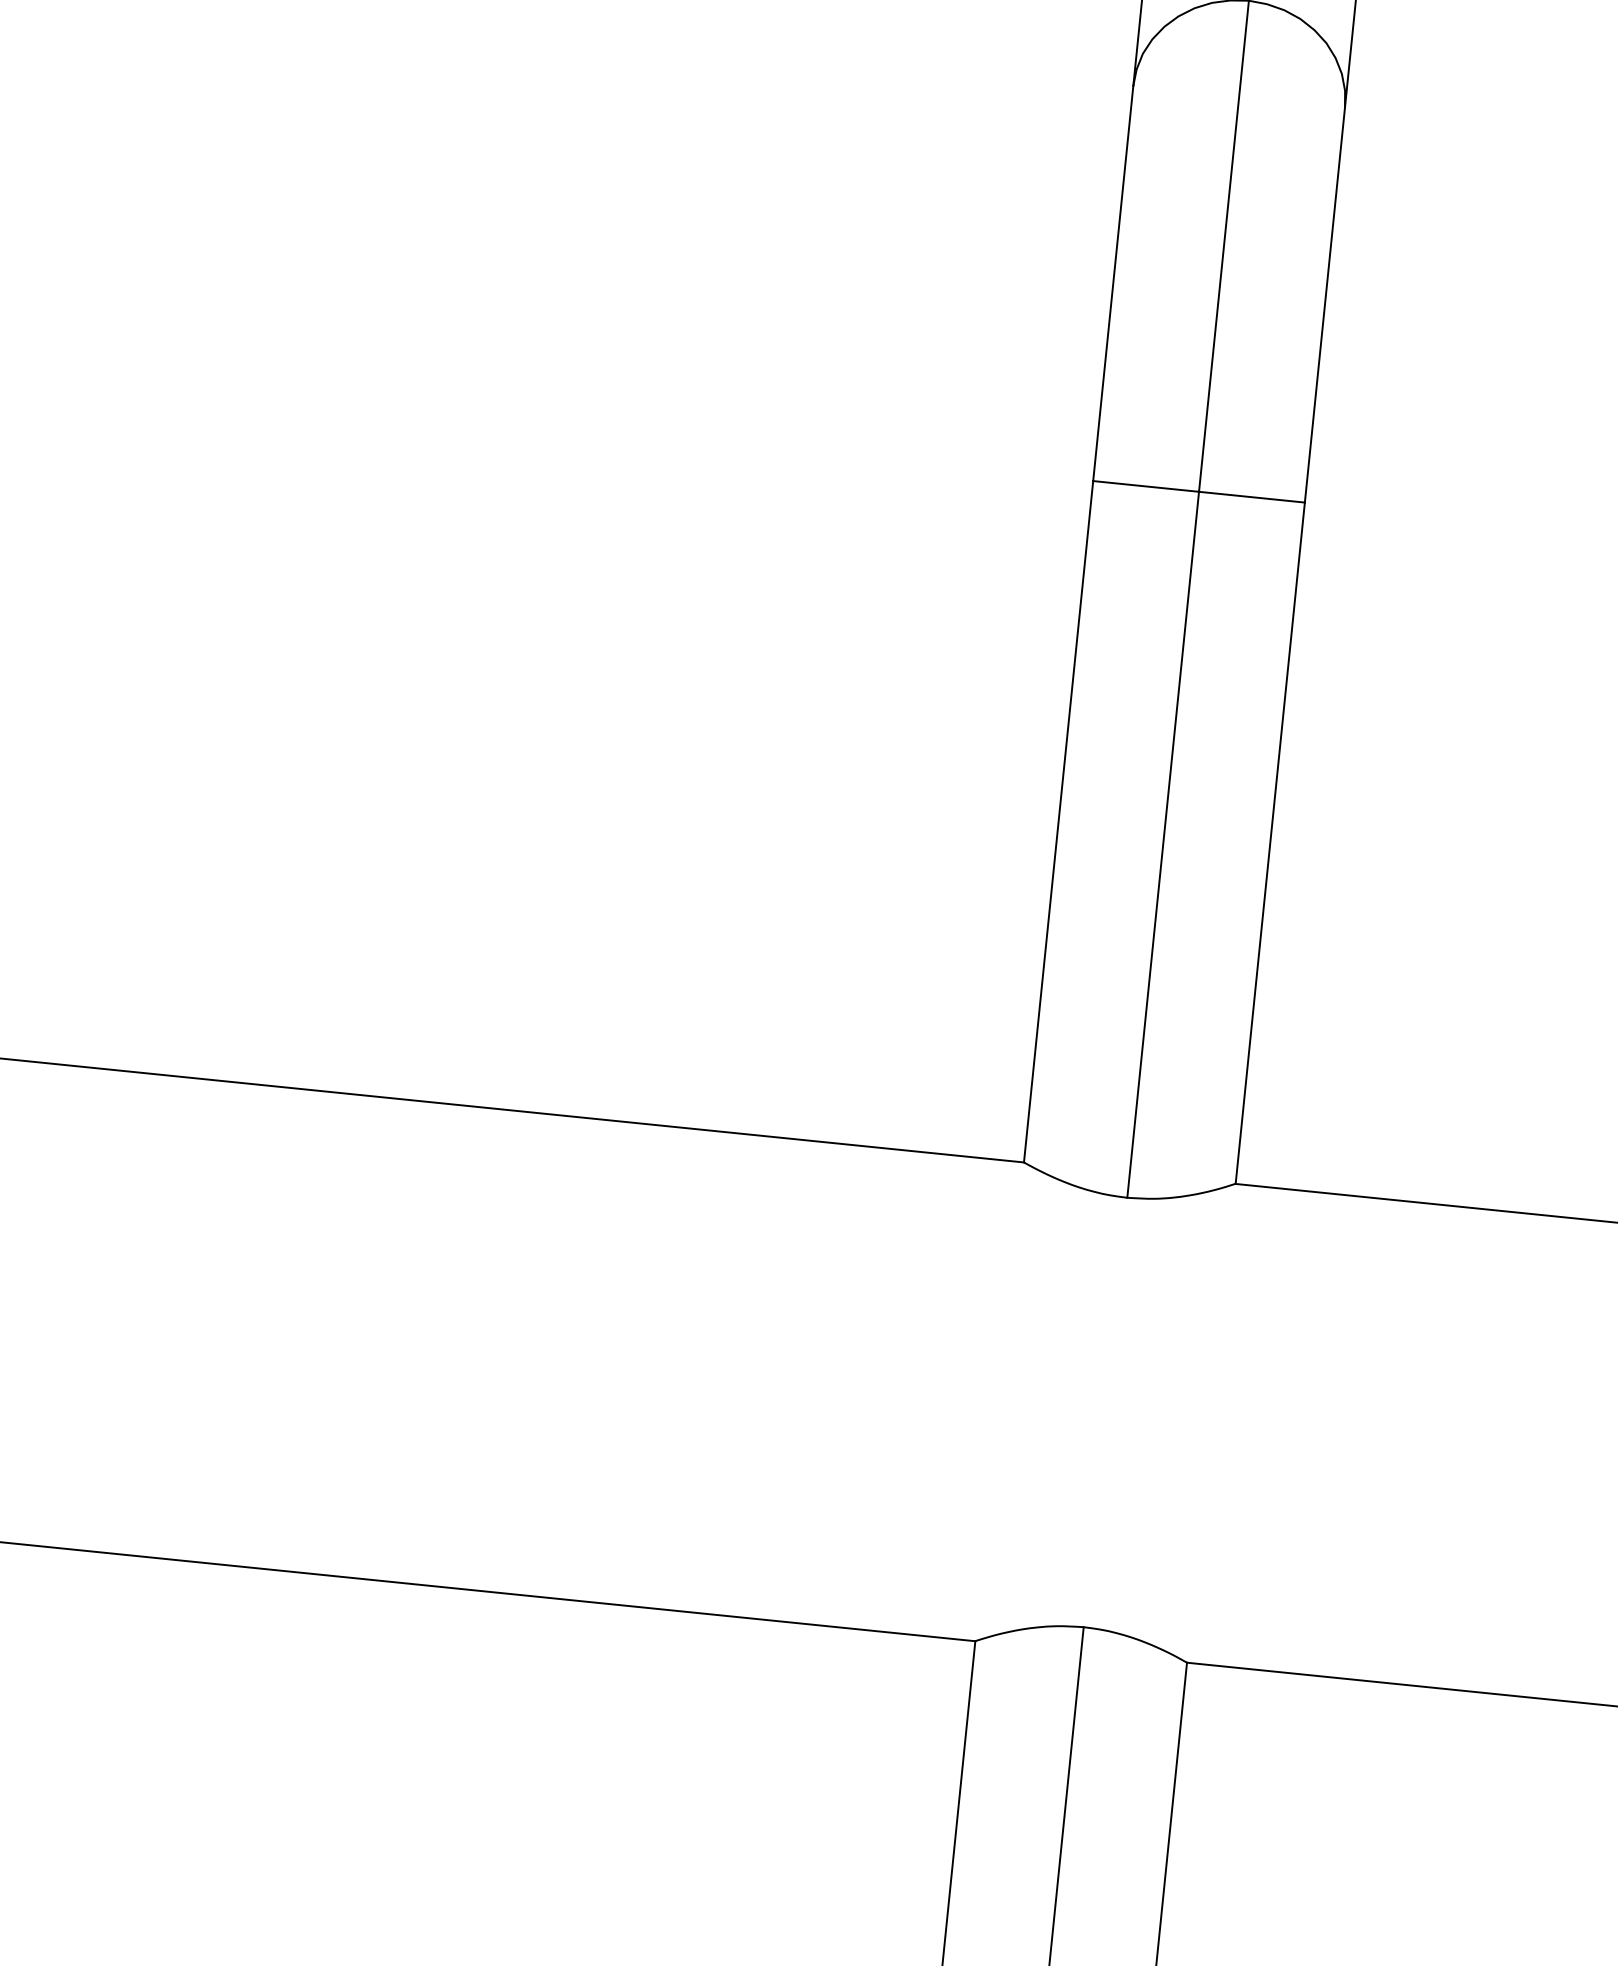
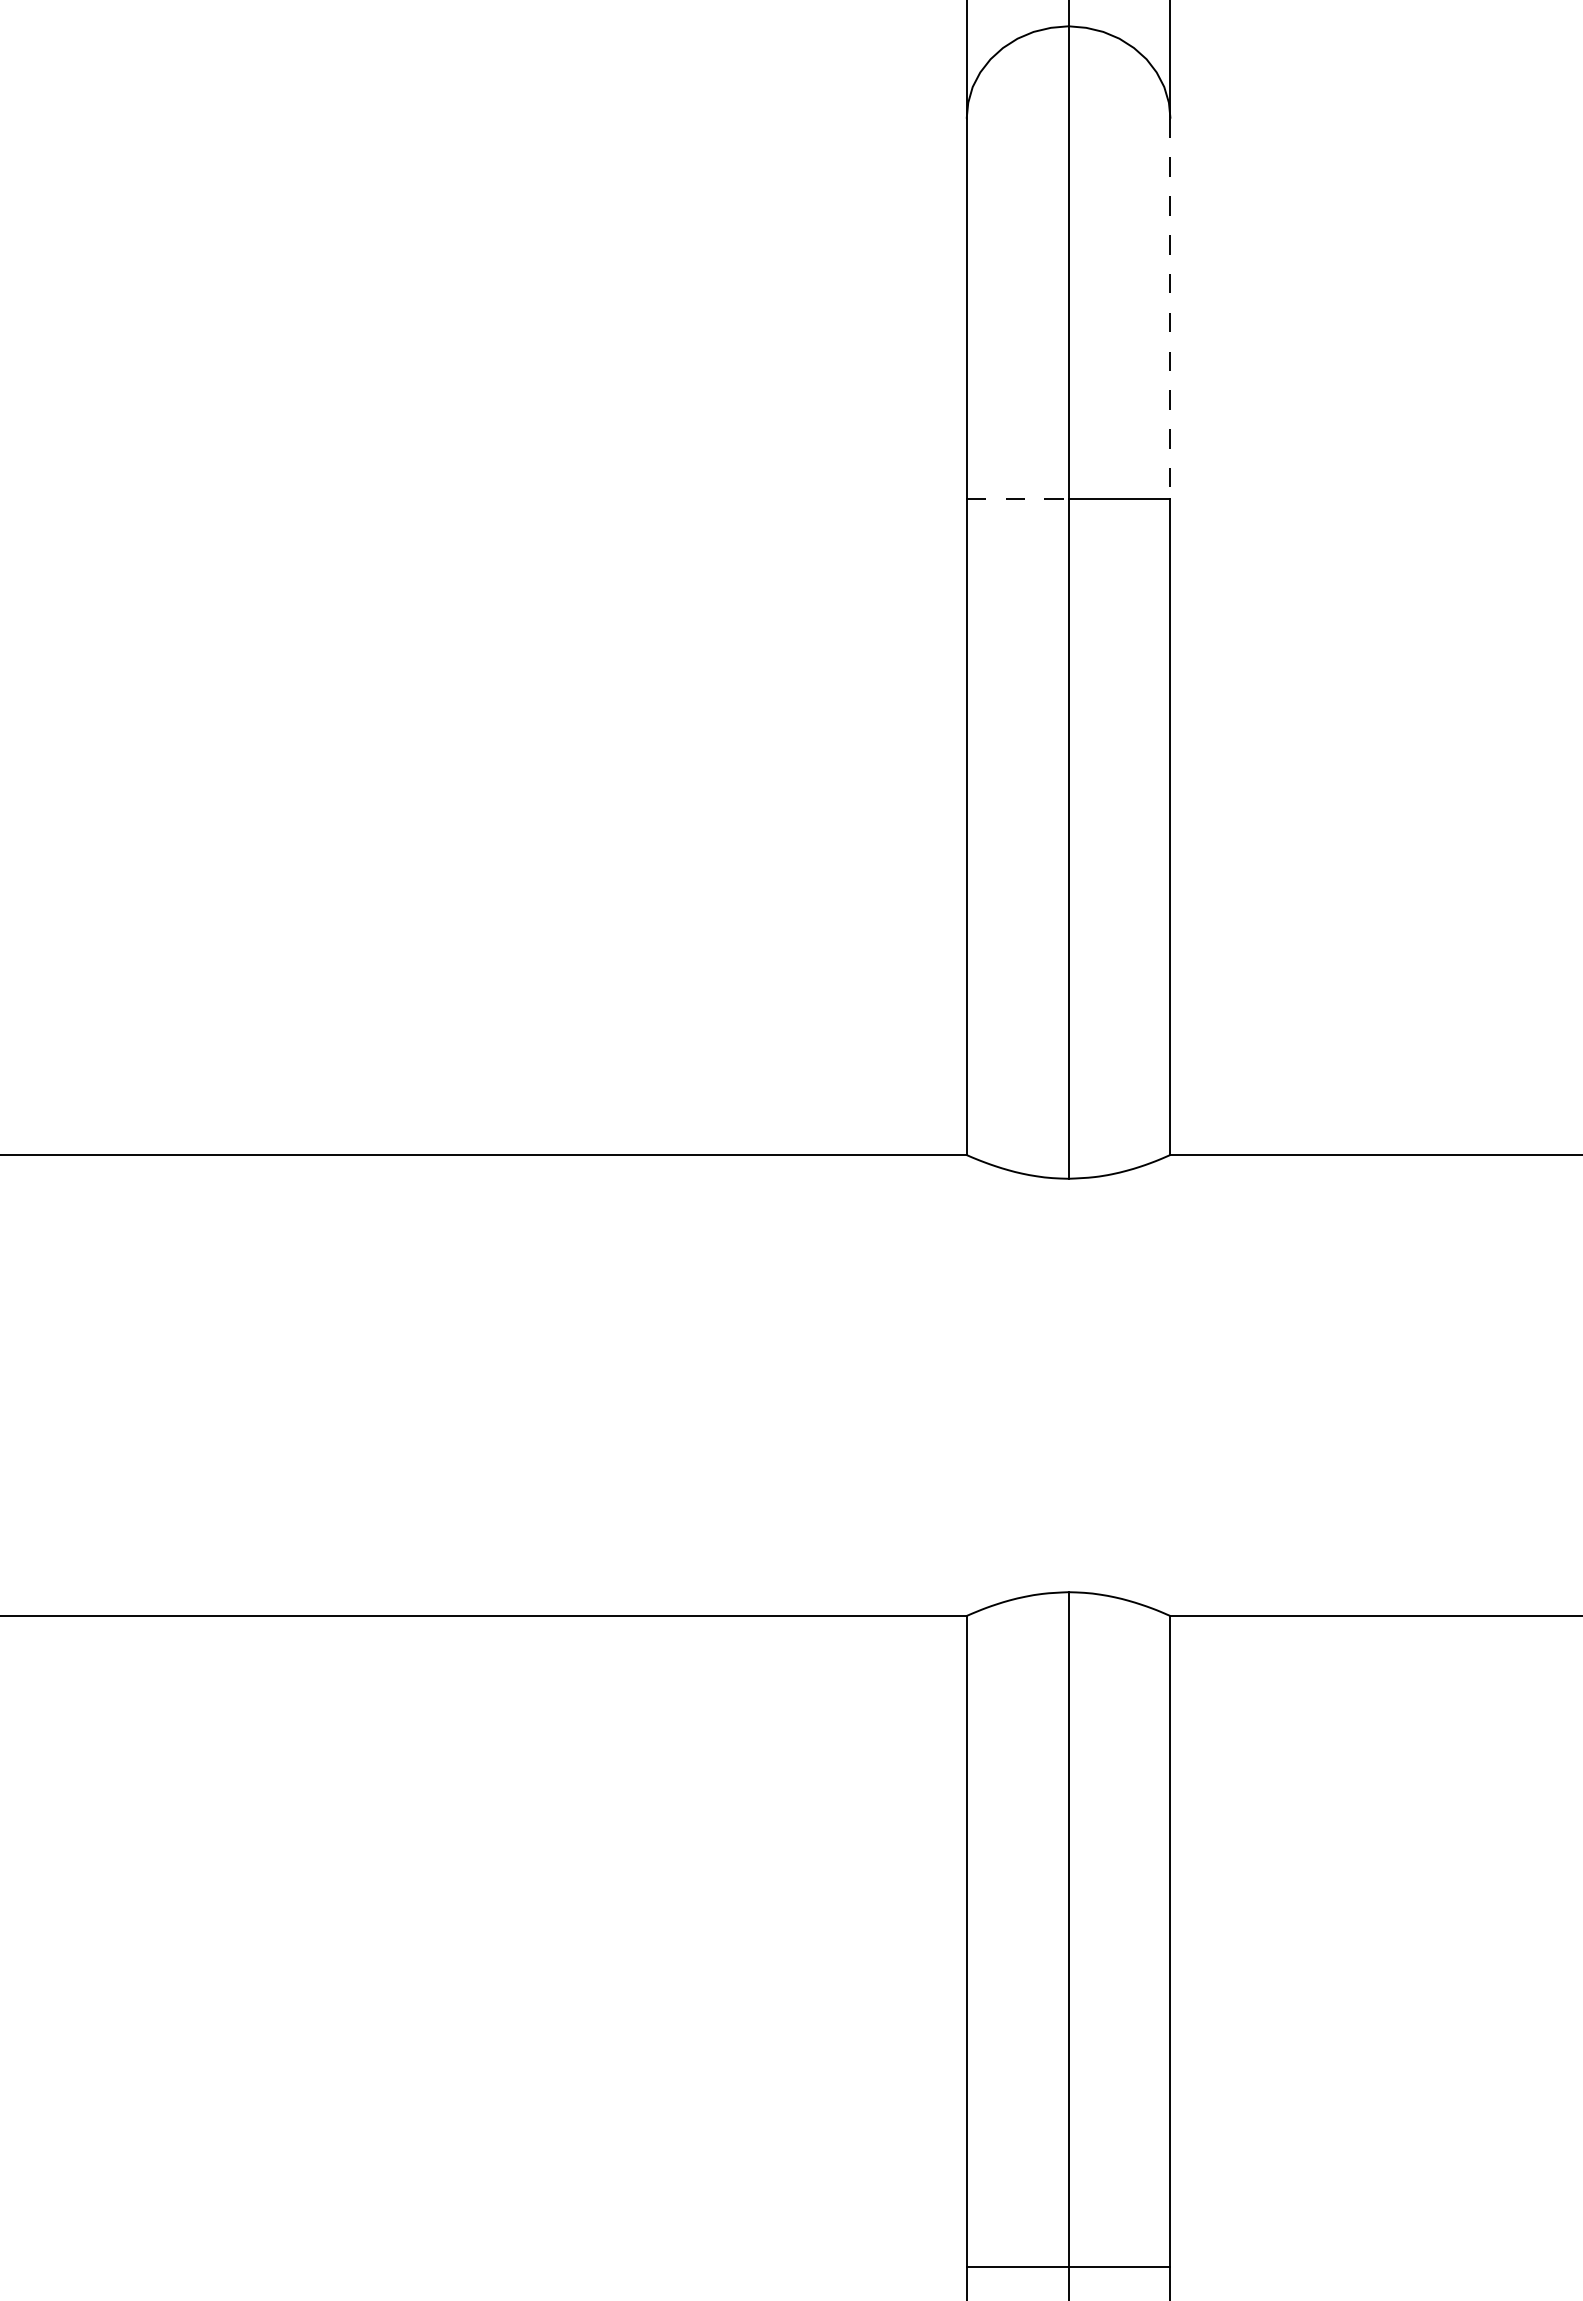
line: (1324, 305) -> (1170, 309), solid -> dashed
line: (1145, 486) -> (1017, 499), solid -> dashed

